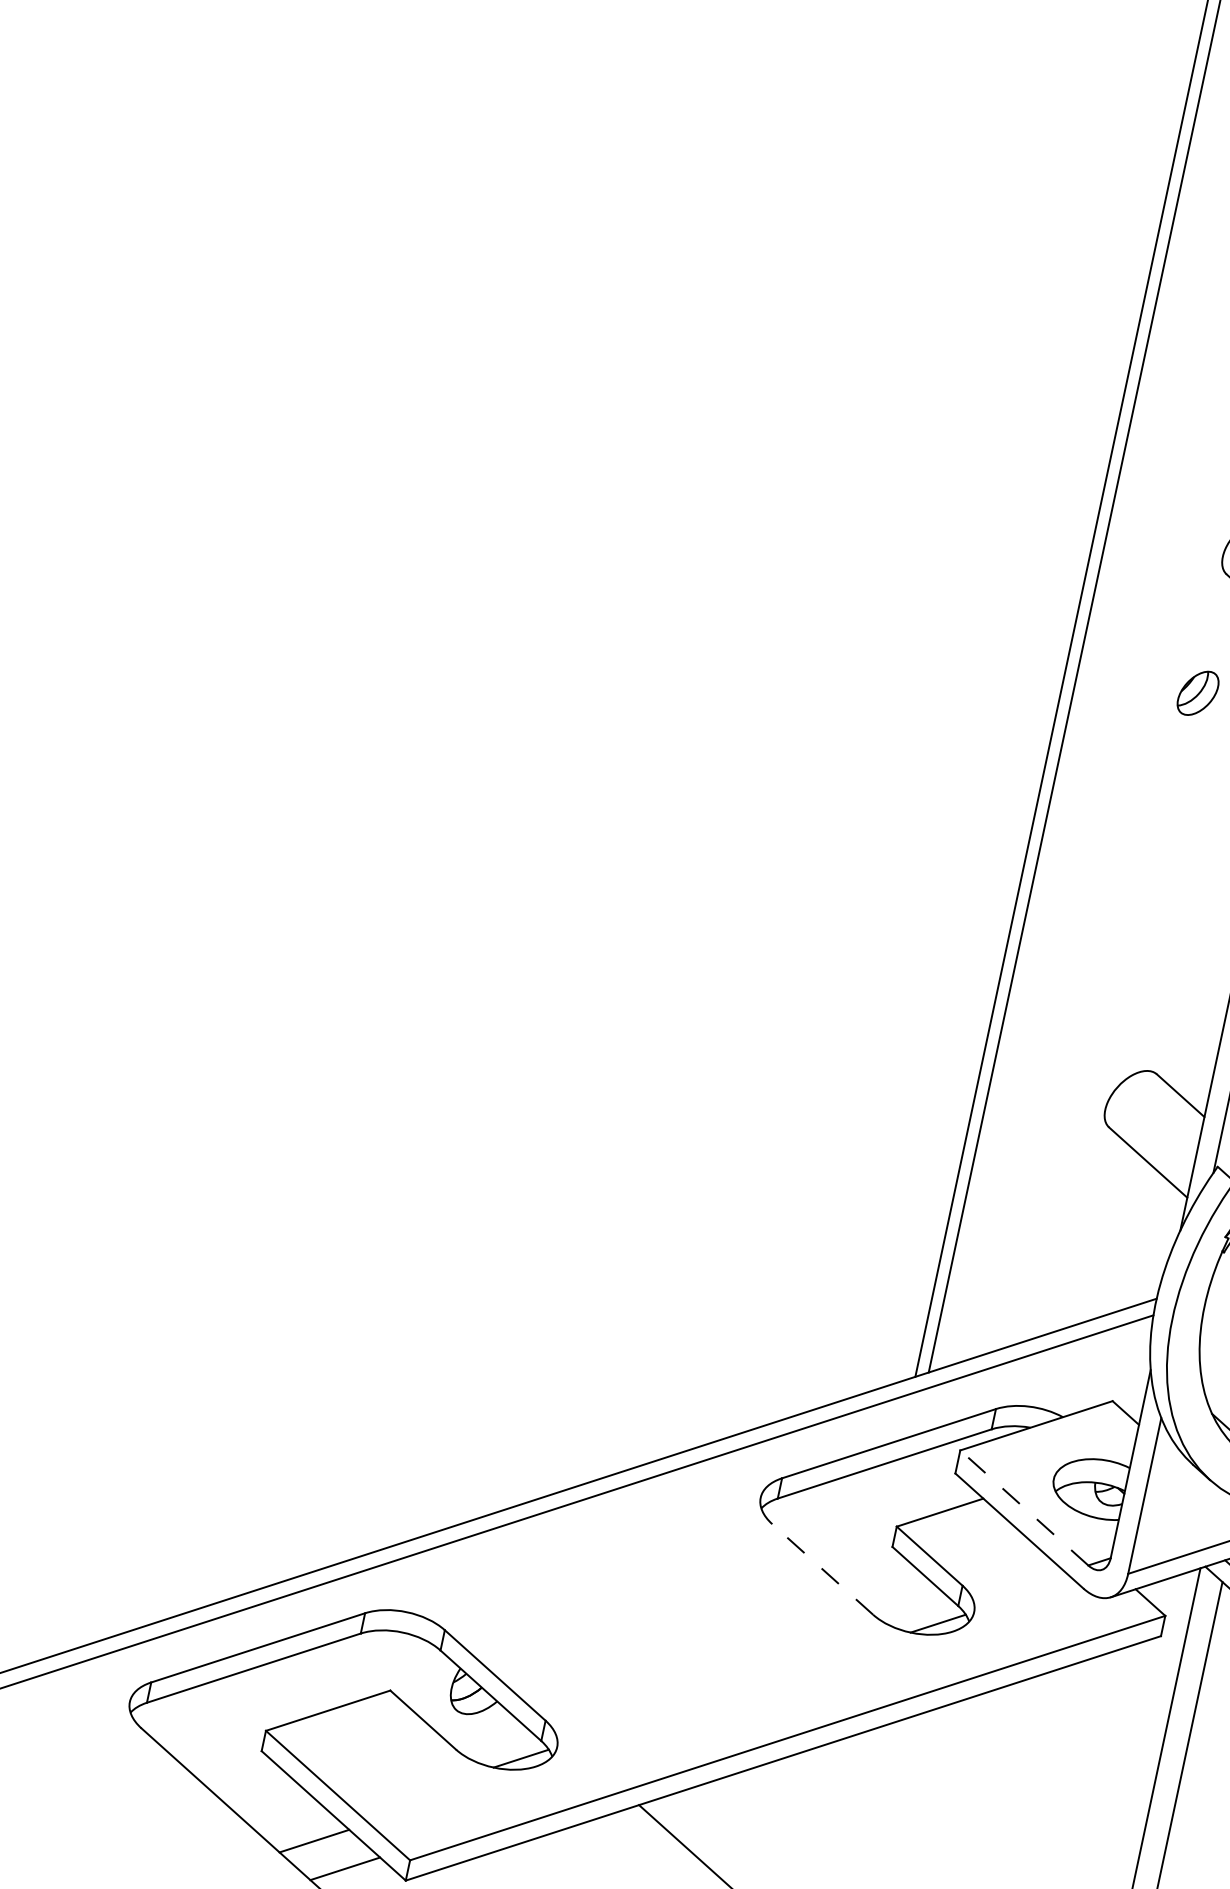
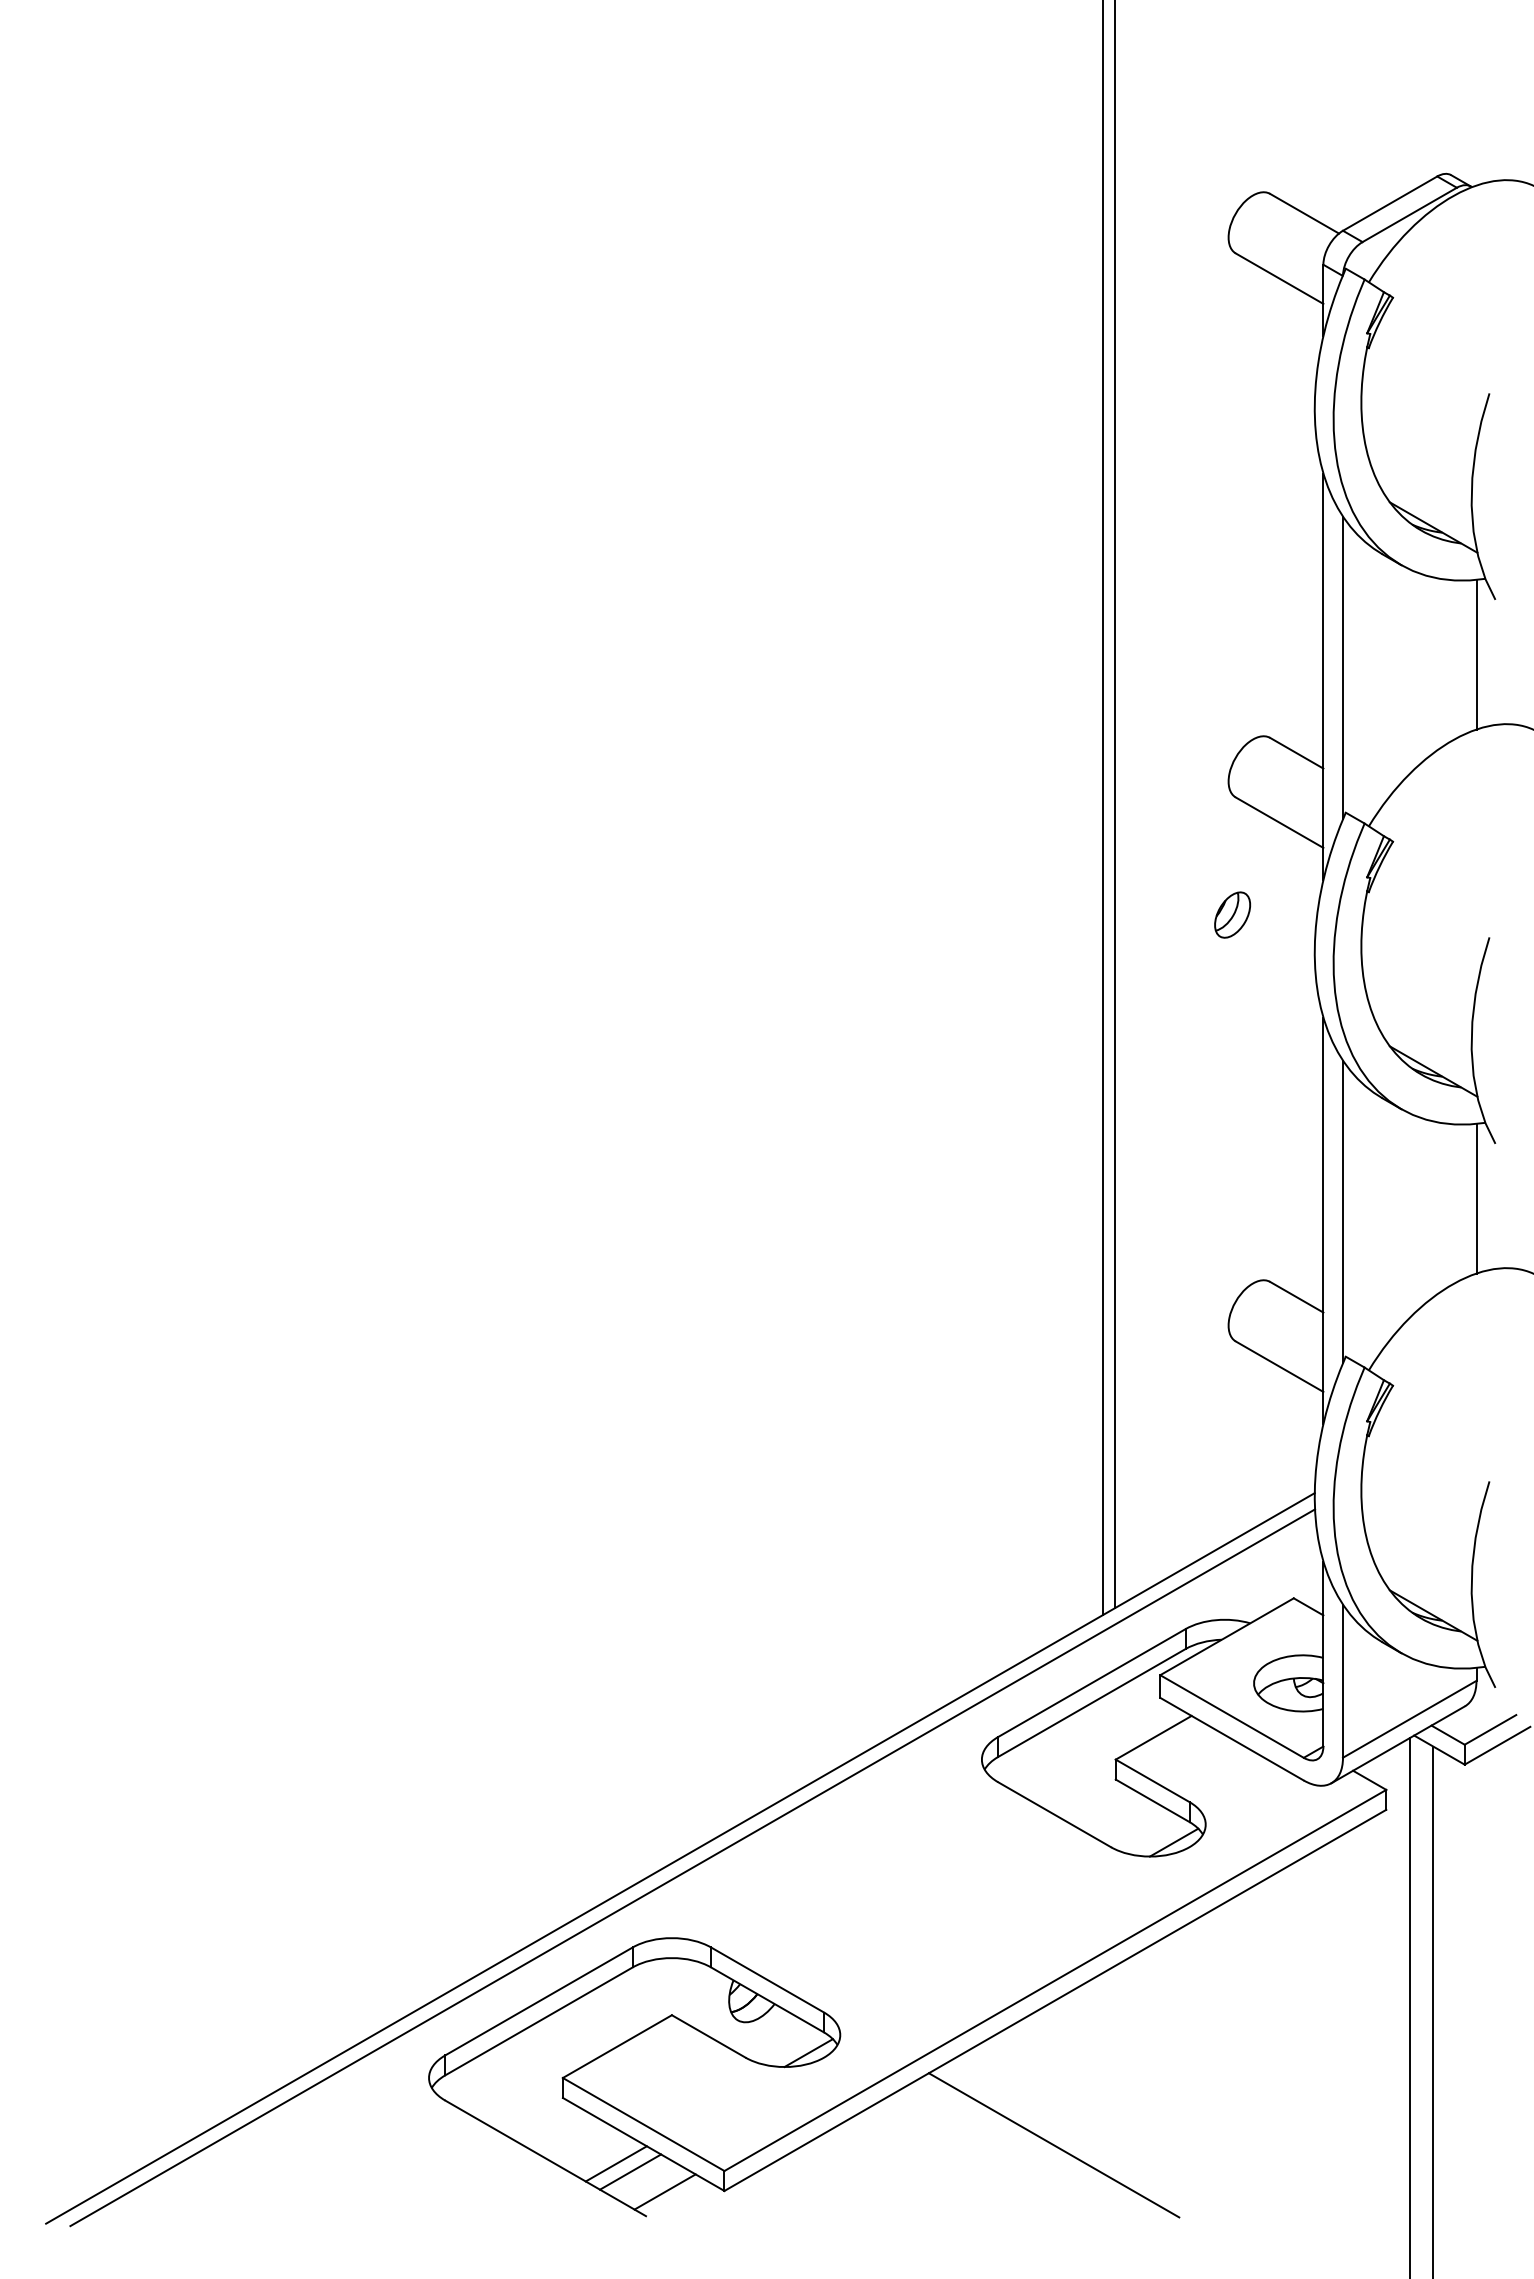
line: (1024, 1508) -> (1232, 1716), dashed -> solid
line: (822, 1569) -> (1054, 1814), dashed -> solid
line: (300, 1829) -> (615, 2163), added

